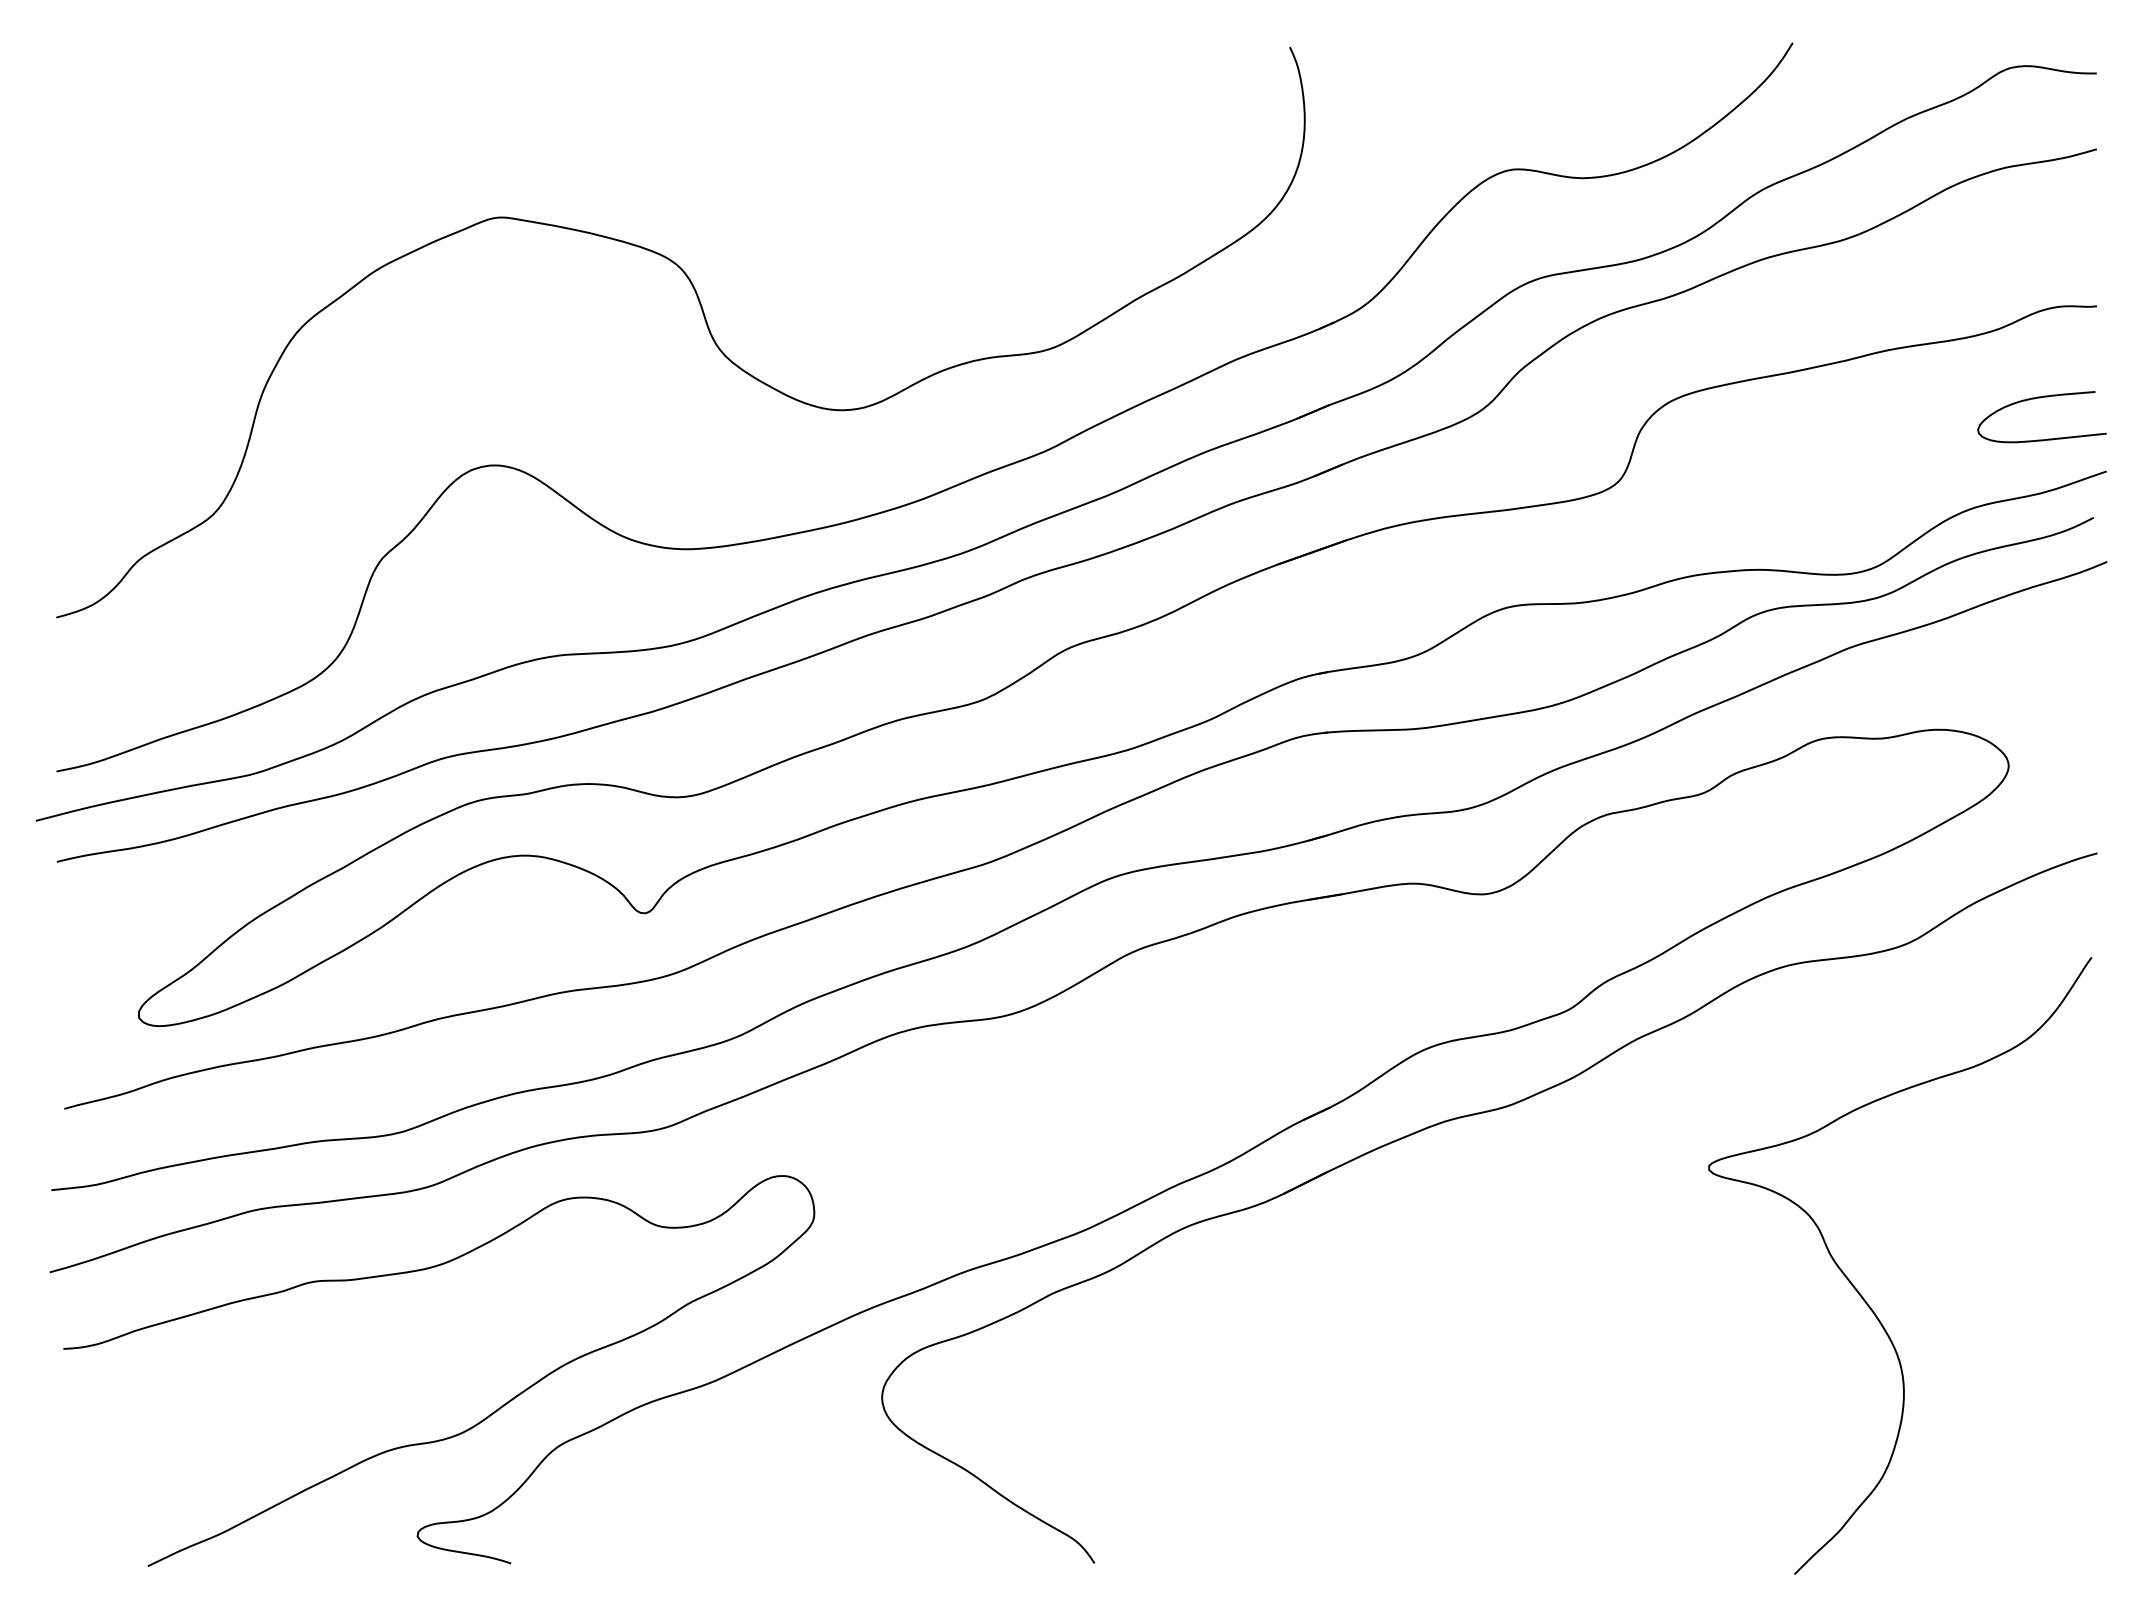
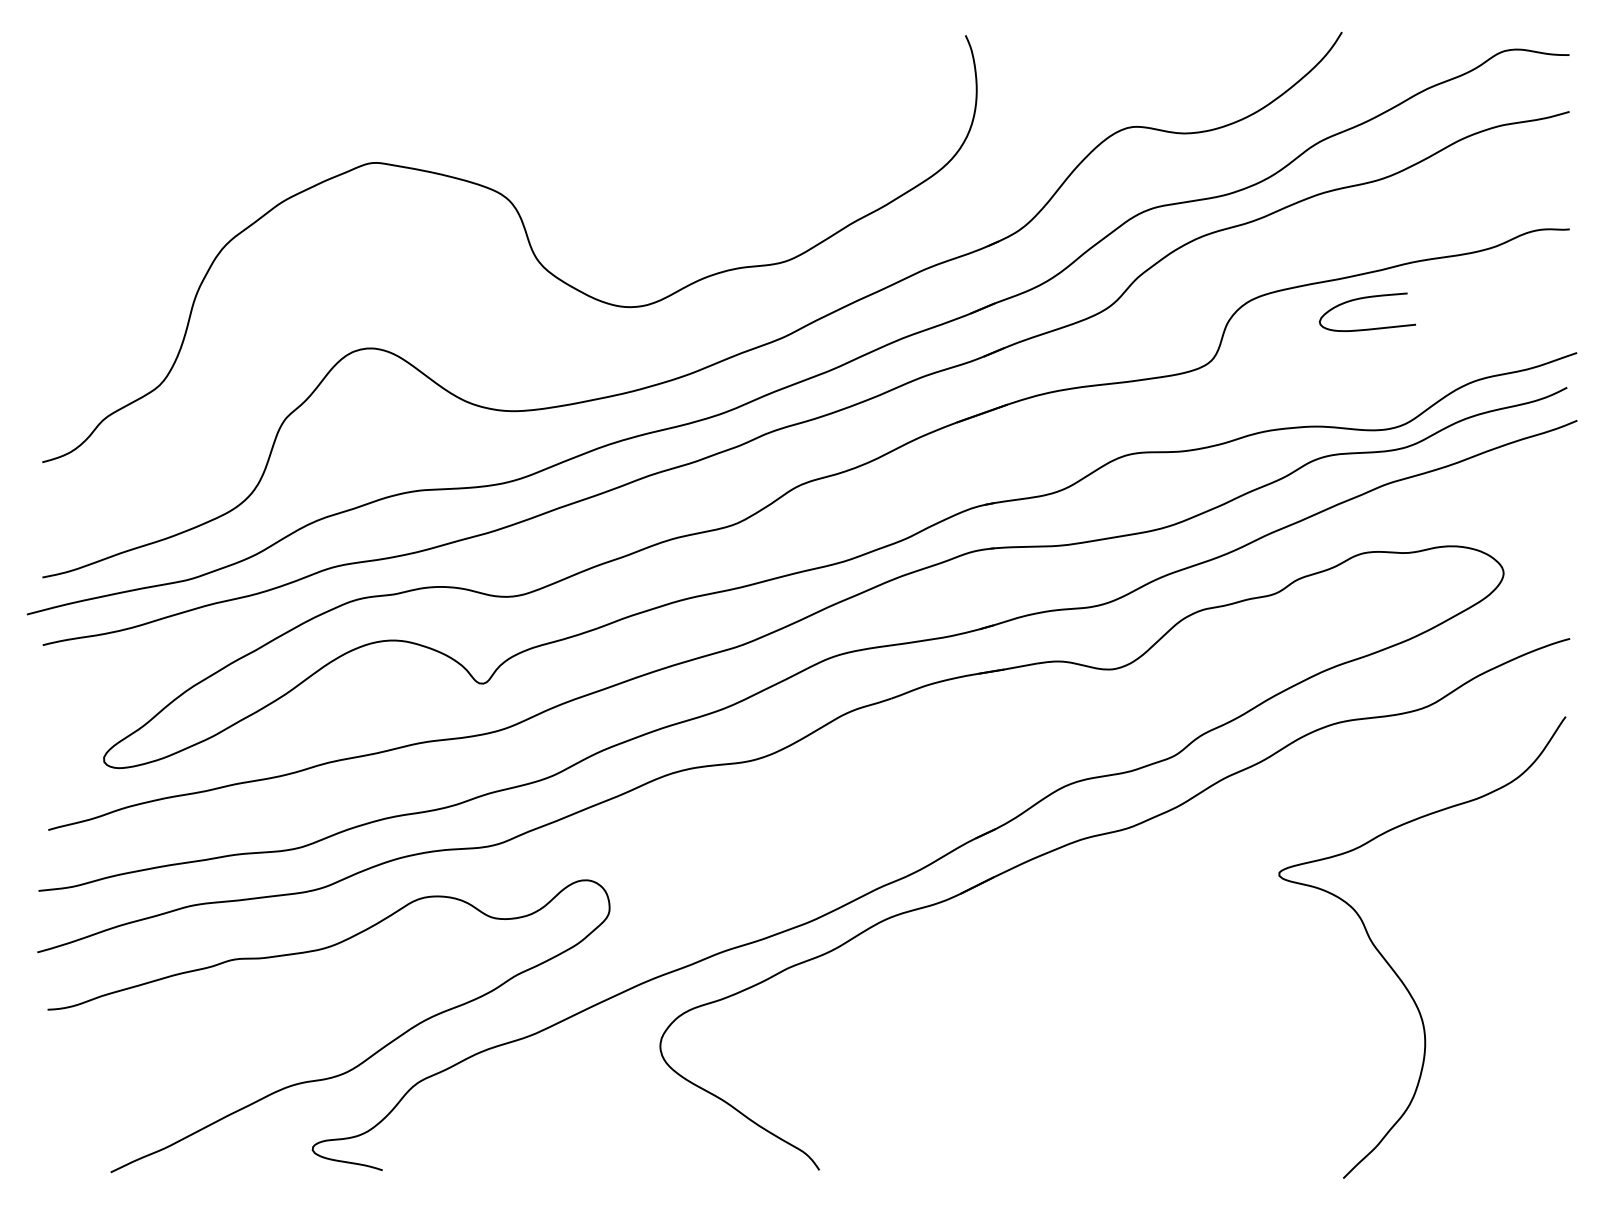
curve: (2040, 398) -> (1366, 298), moved

